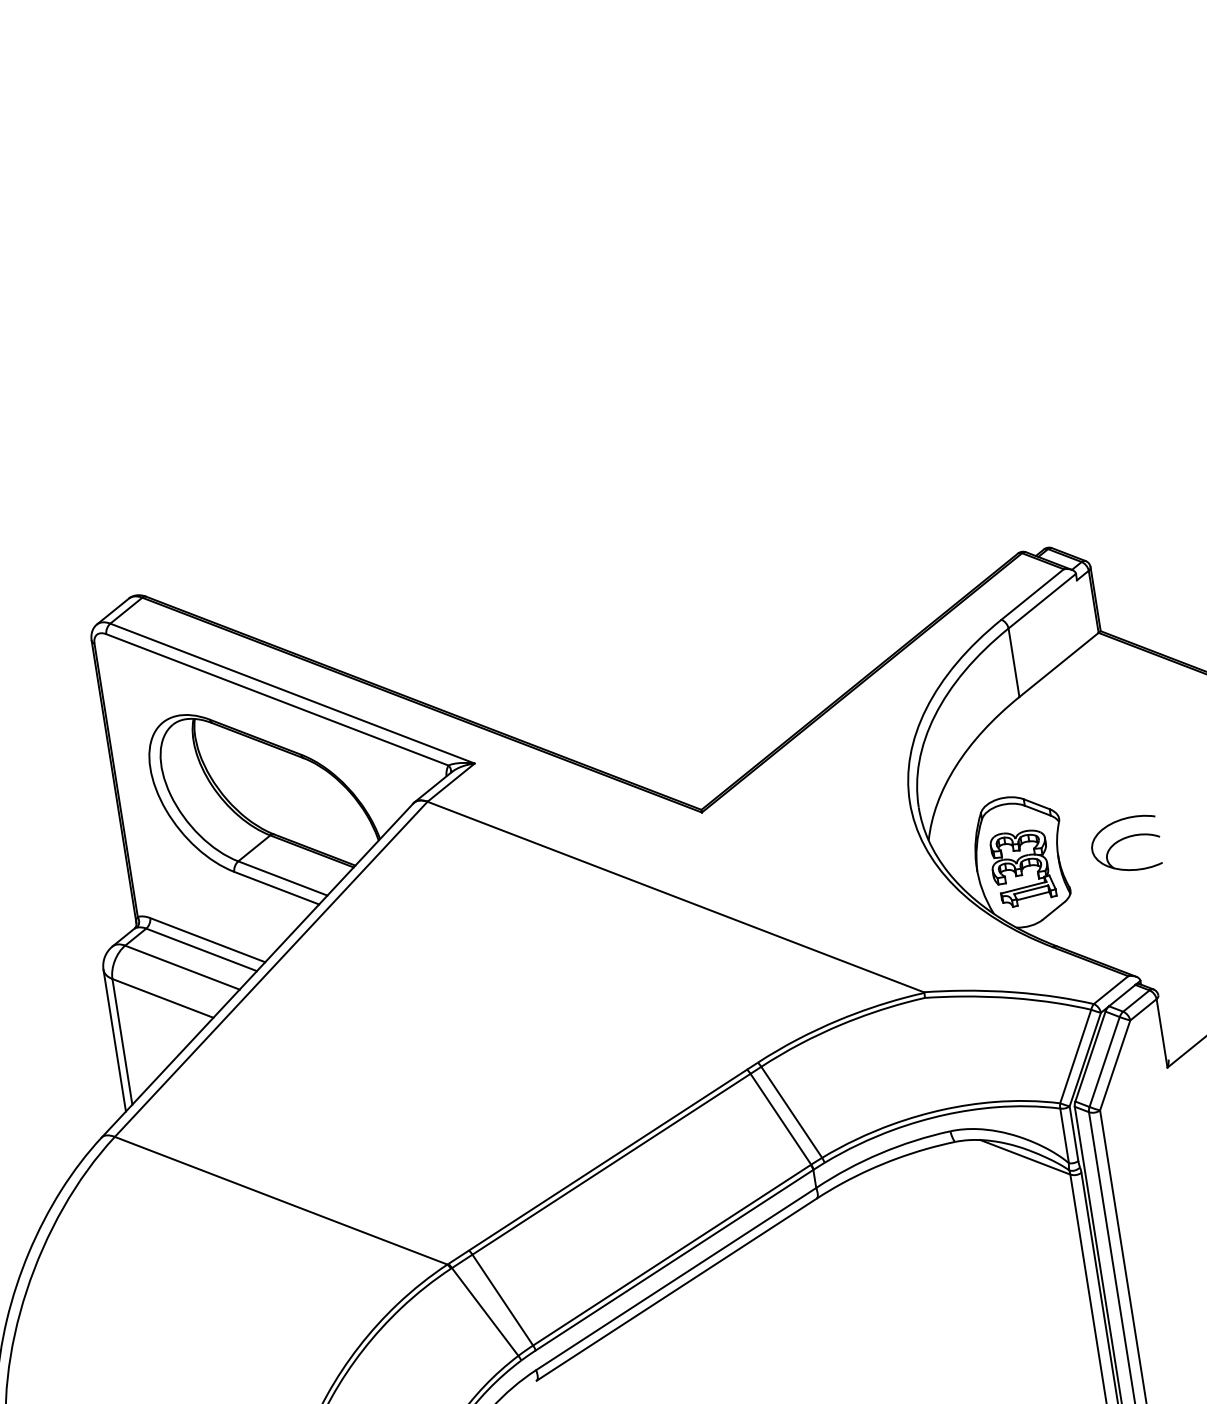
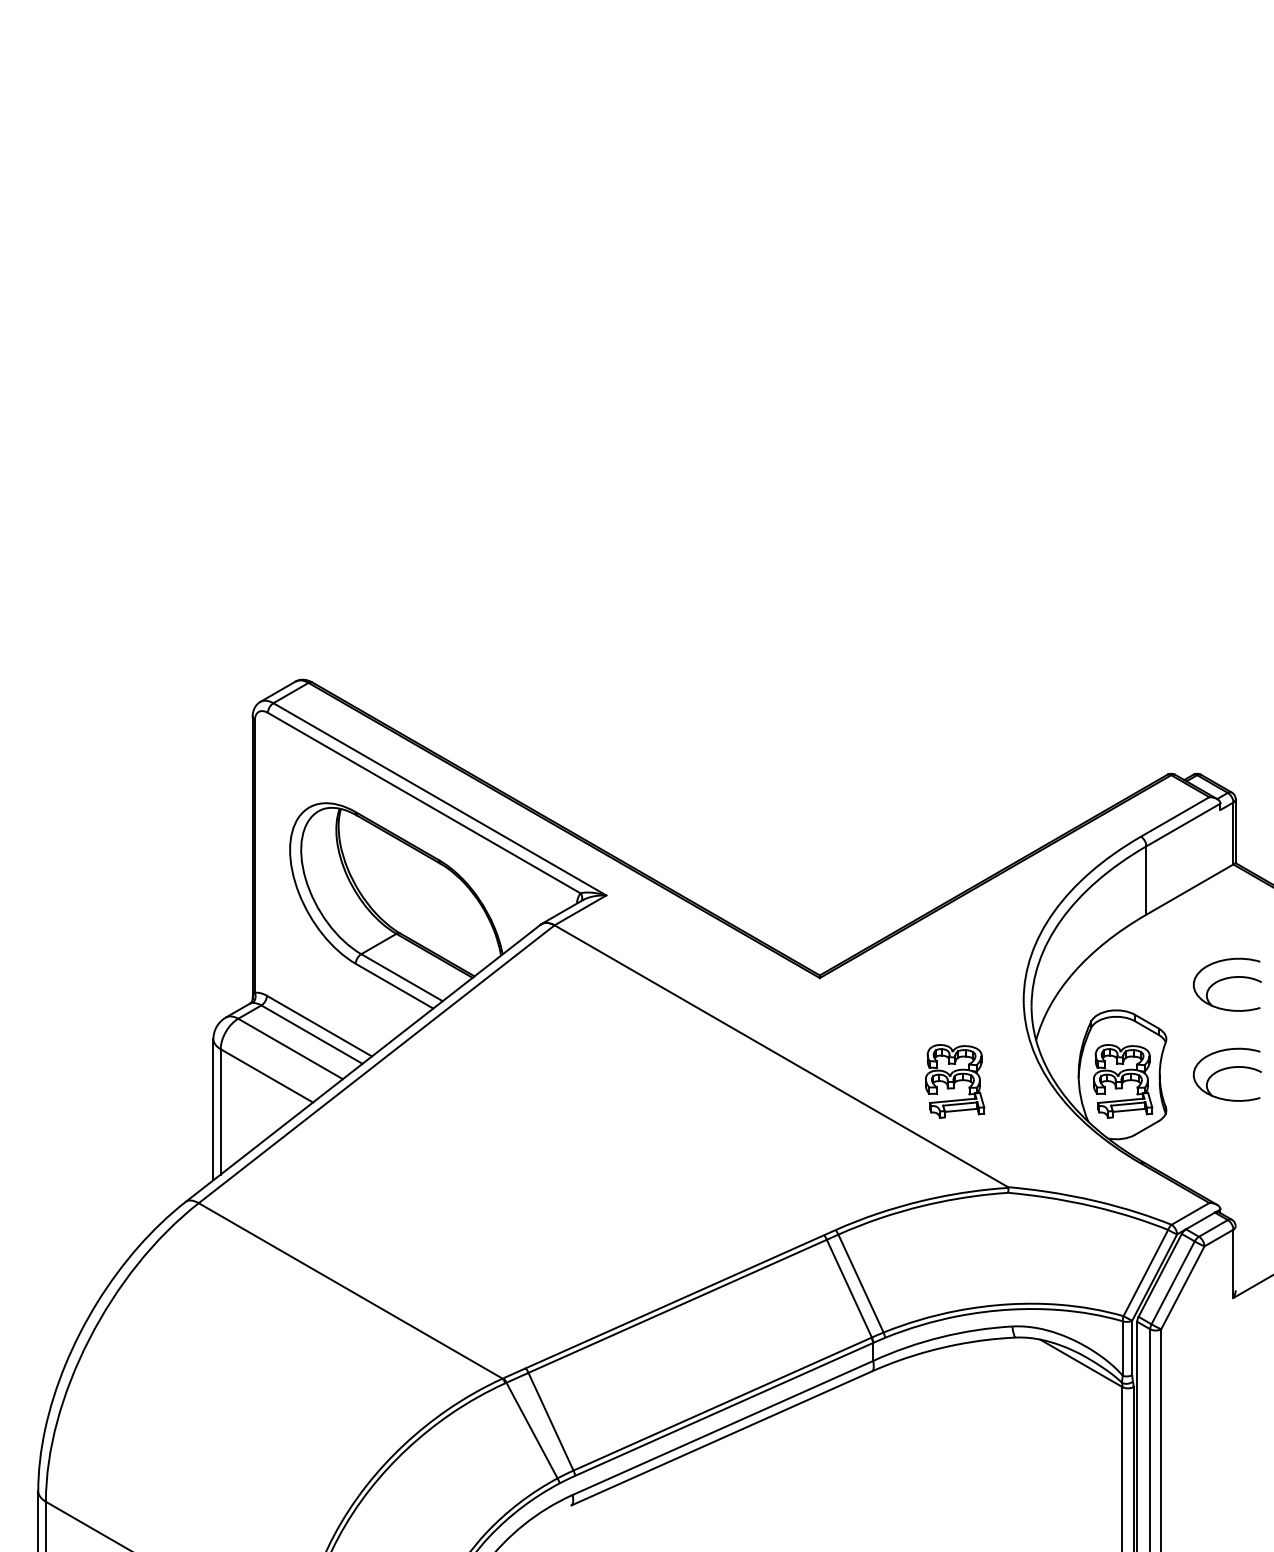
part: (1111, 754) -> (1227, 984), added
part: (854, 894) -> (955, 1081), added

